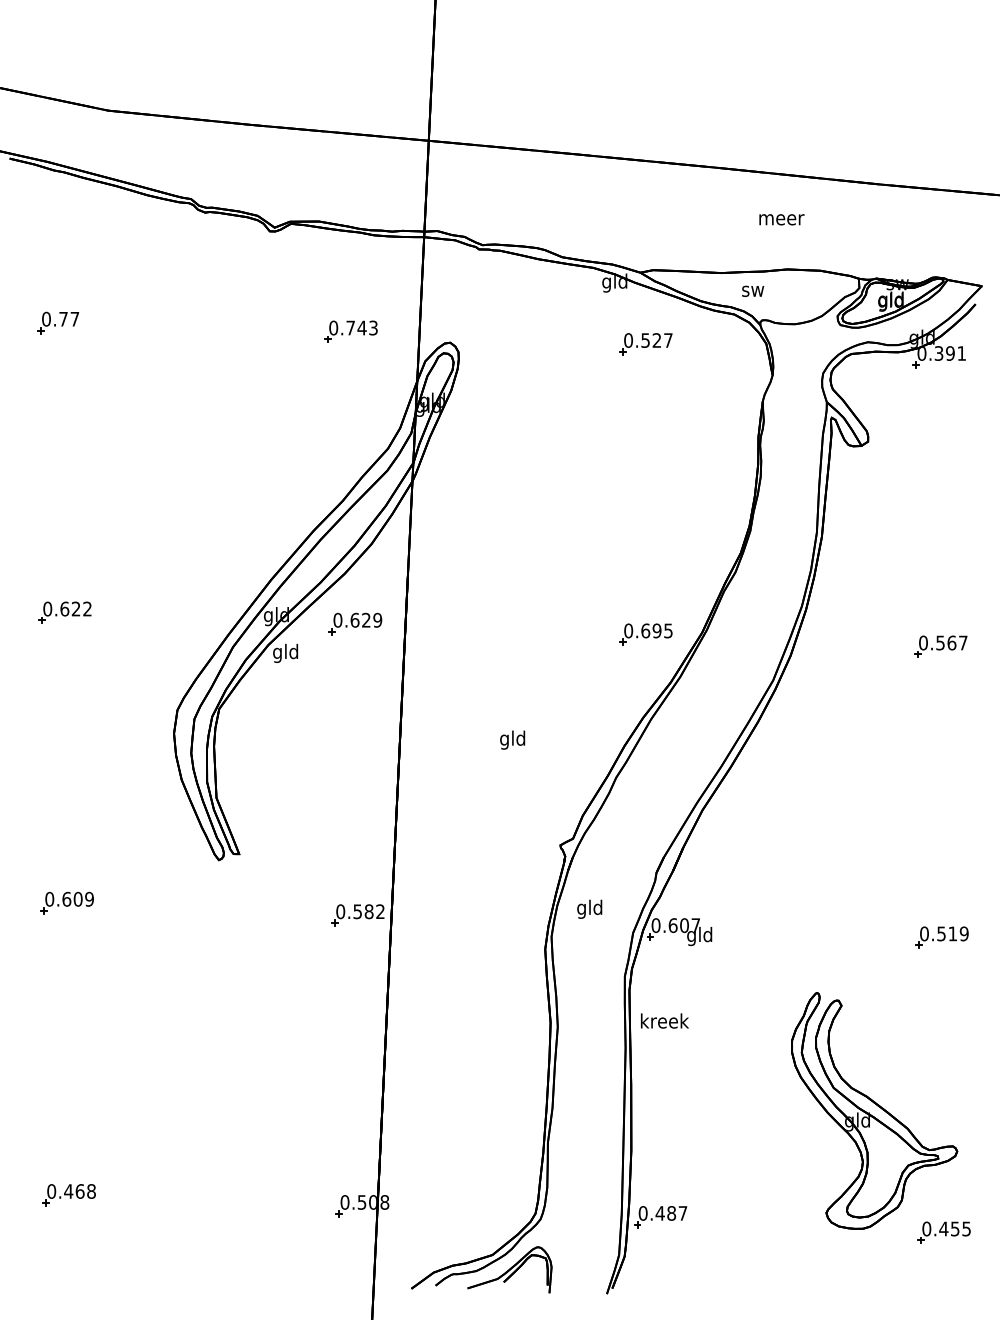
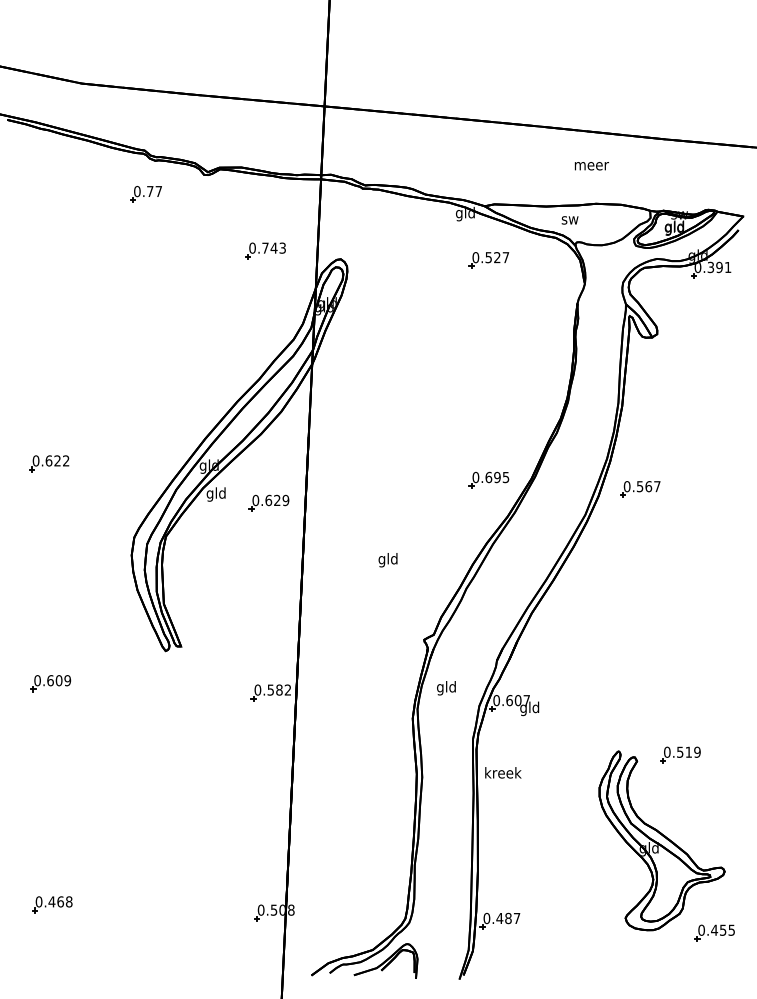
part: (58, 322) -> (146, 194), moved
part: (355, 623) -> (269, 502), moved
part: (940, 646) -> (640, 489), moved
part: (941, 937) -> (680, 755), moved

